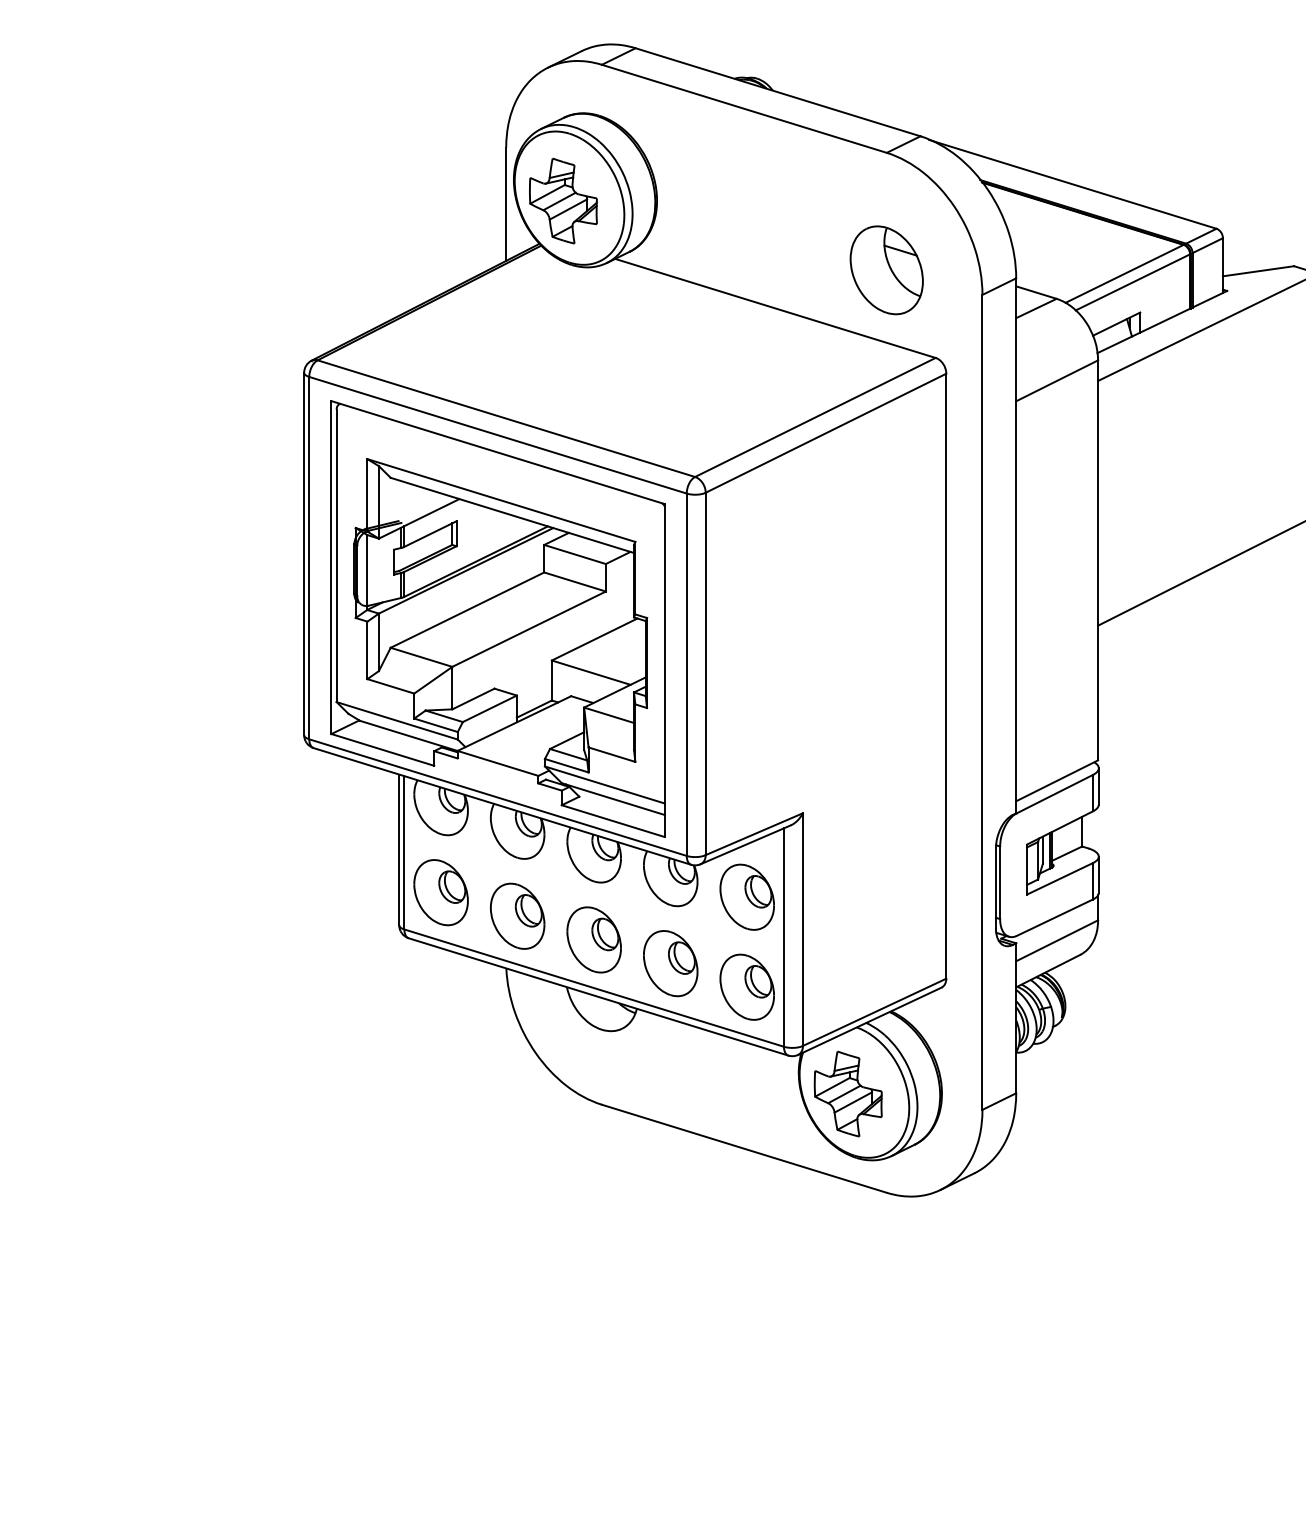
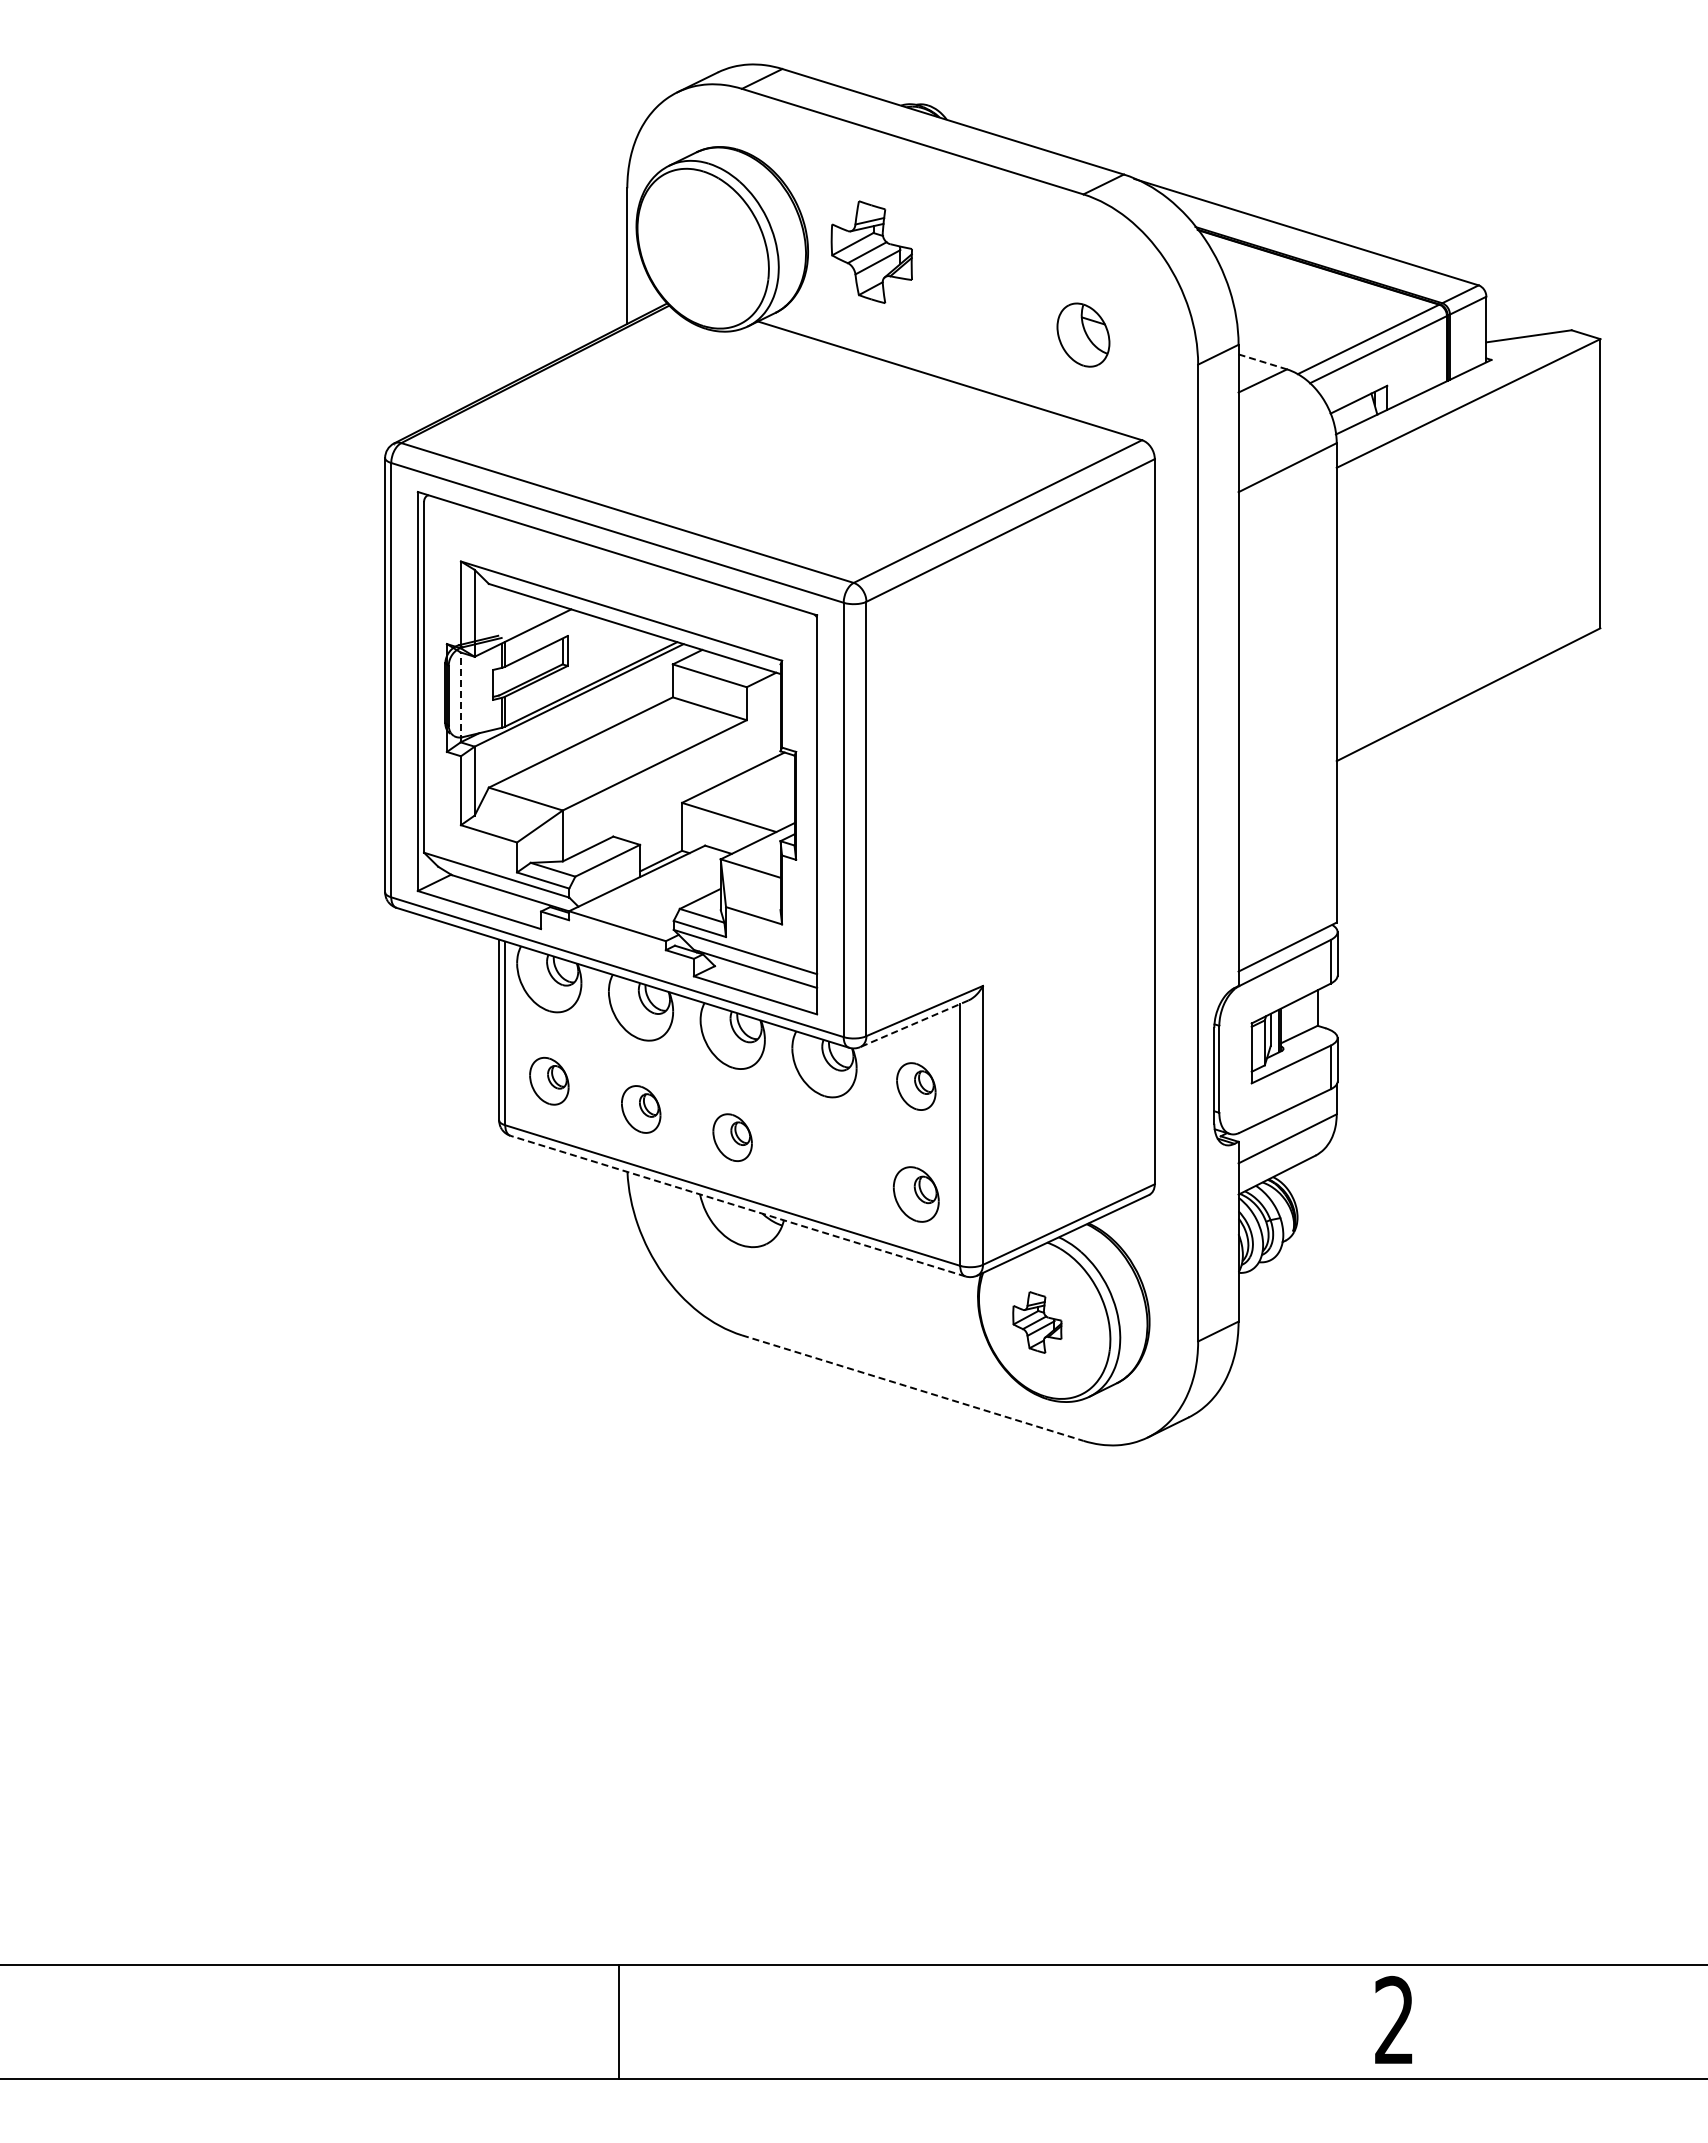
part: (563, 200) -> (871, 251), moved
part: (886, 269) -> (1083, 334), size x0.6
line: (1036, 293) -> (1263, 362), solid -> dashed
line: (367, 572) -> (460, 697), solid -> dashed
line: (745, 844) -> (914, 1023), solid -> dashed
part: (441, 892) -> (549, 1081), size x0.6
part: (747, 897) -> (916, 1086), size x0.6
part: (518, 916) -> (641, 1109), size x0.6
part: (593, 939) -> (732, 1137), size x0.6
part: (670, 963) -> (824, 1166), removed
part: (747, 987) -> (916, 1194), size x0.7
line: (598, 997) -> (737, 1206), solid -> dashed
part: (848, 1094) -> (1037, 1322), size x0.6
line: (744, 1149) -> (912, 1388), solid -> dashed

